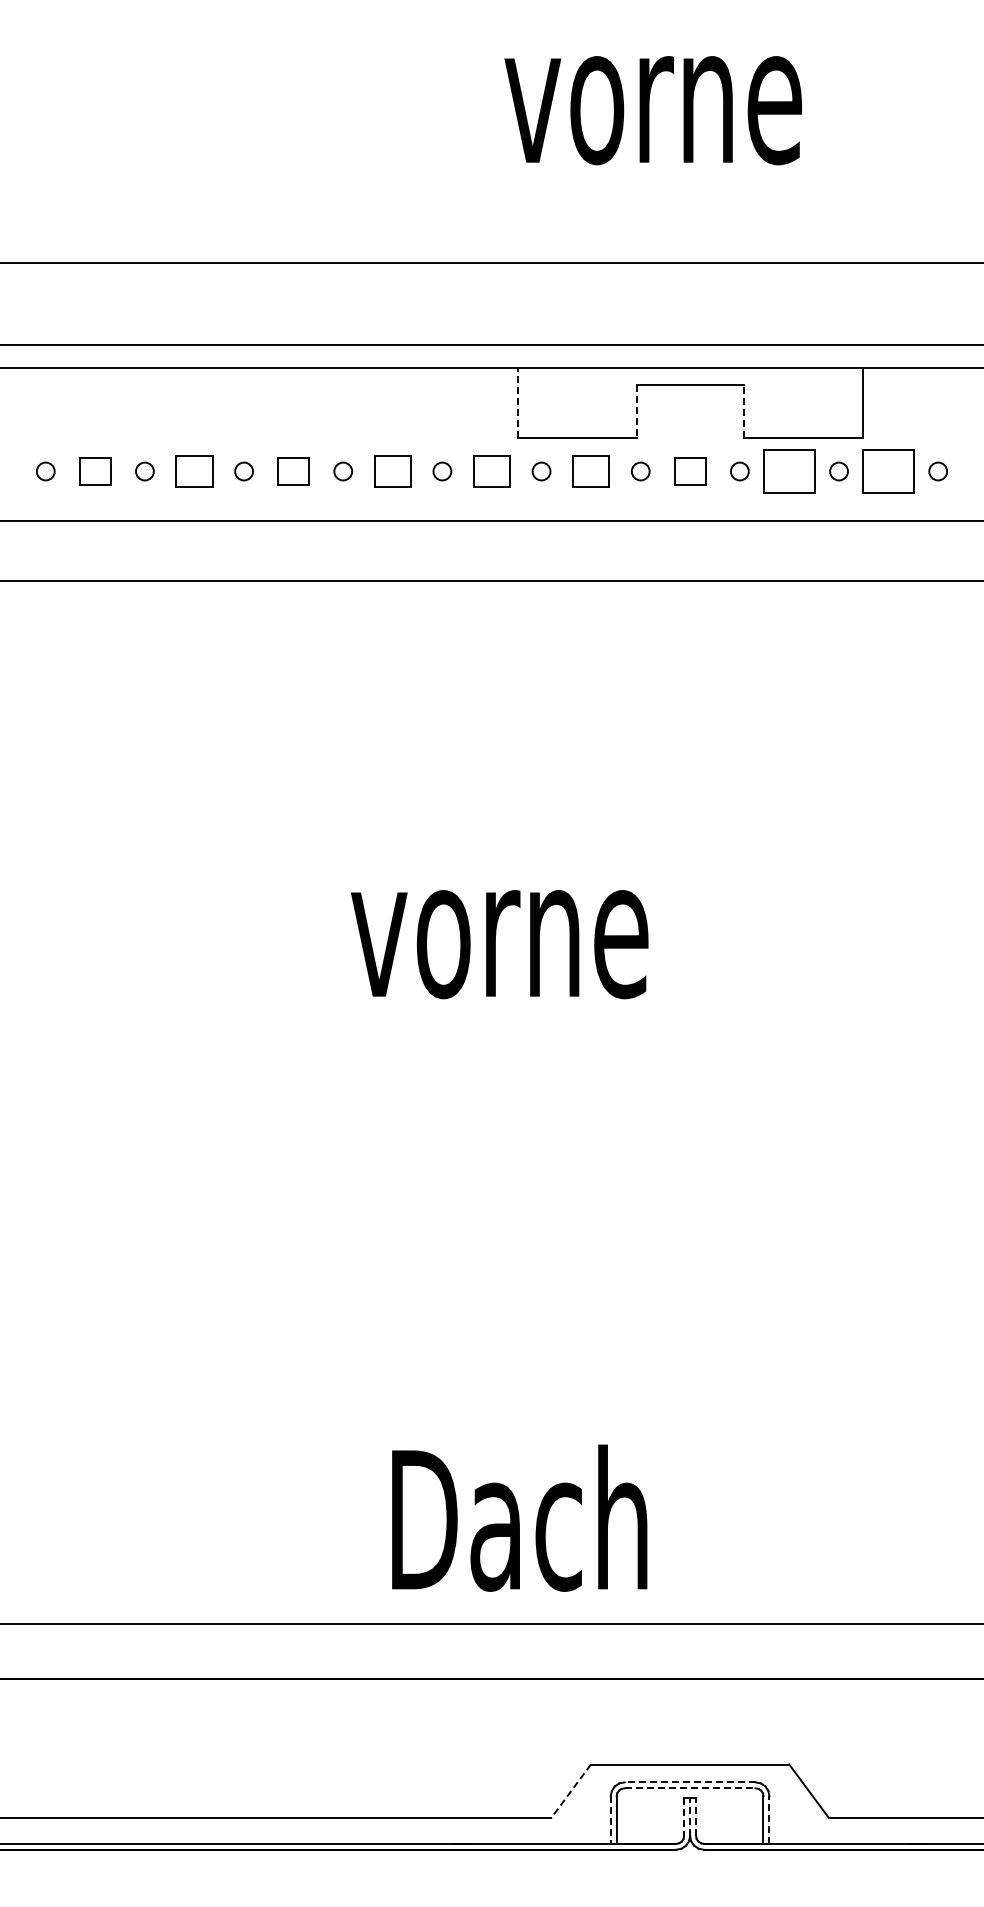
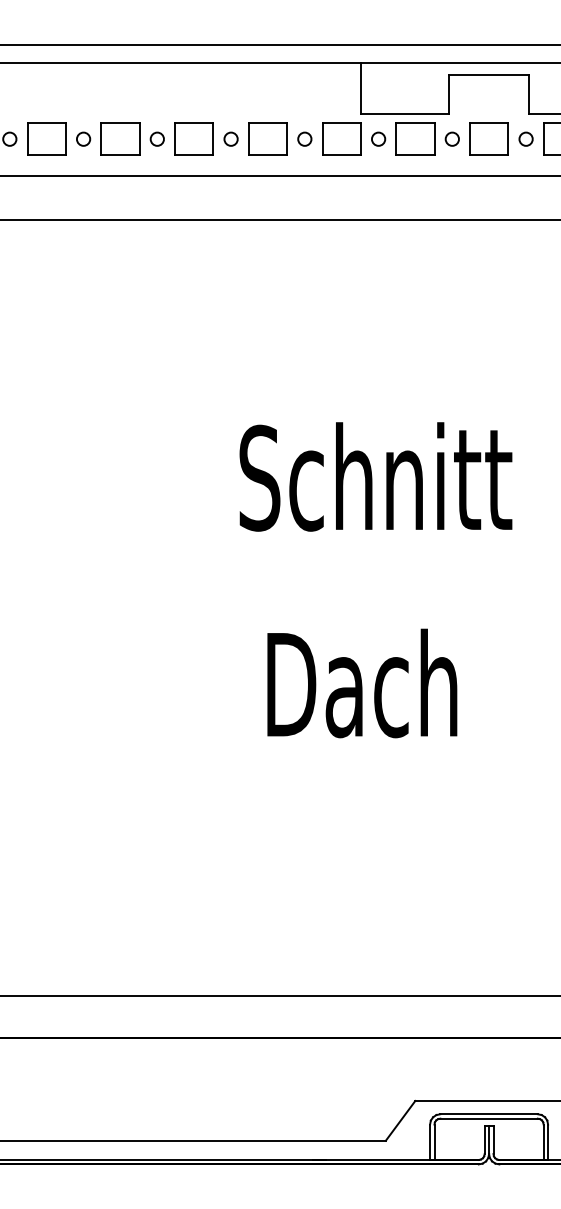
line: (517, 403) -> (360, 88), dashed -> solid
line: (743, 410) -> (528, 93), dashed -> solid
line: (636, 411) -> (449, 94), dashed -> solid
part: (95, 471) -> (46, 139), size x1.67
part: (194, 471) -> (120, 139), size x1.43
part: (293, 471) -> (194, 139), size x1.67
part: (392, 471) -> (267, 139), size x1.43
part: (491, 471) -> (341, 139), size x1.43
part: (590, 471) -> (414, 139), size x1.43
part: (690, 471) -> (489, 139), size x1.67
text: (536, 925) -> (374, 476), vorne -> Schnitt
text: (519, 1517) -> (362, 682), moved
line: (689, 1782) -> (488, 1114), dashed -> solid
line: (690, 1788) -> (489, 1118), dashed -> solid
line: (570, 1791) -> (400, 1121), dashed -> solid
line: (684, 1817) -> (484, 1140), dashed -> solid
line: (690, 1817) -> (489, 1140), dashed -> solid
line: (696, 1817) -> (493, 1140), dashed -> solid
line: (610, 1820) -> (429, 1142), dashed -> solid
line: (769, 1820) -> (548, 1142), dashed -> solid

